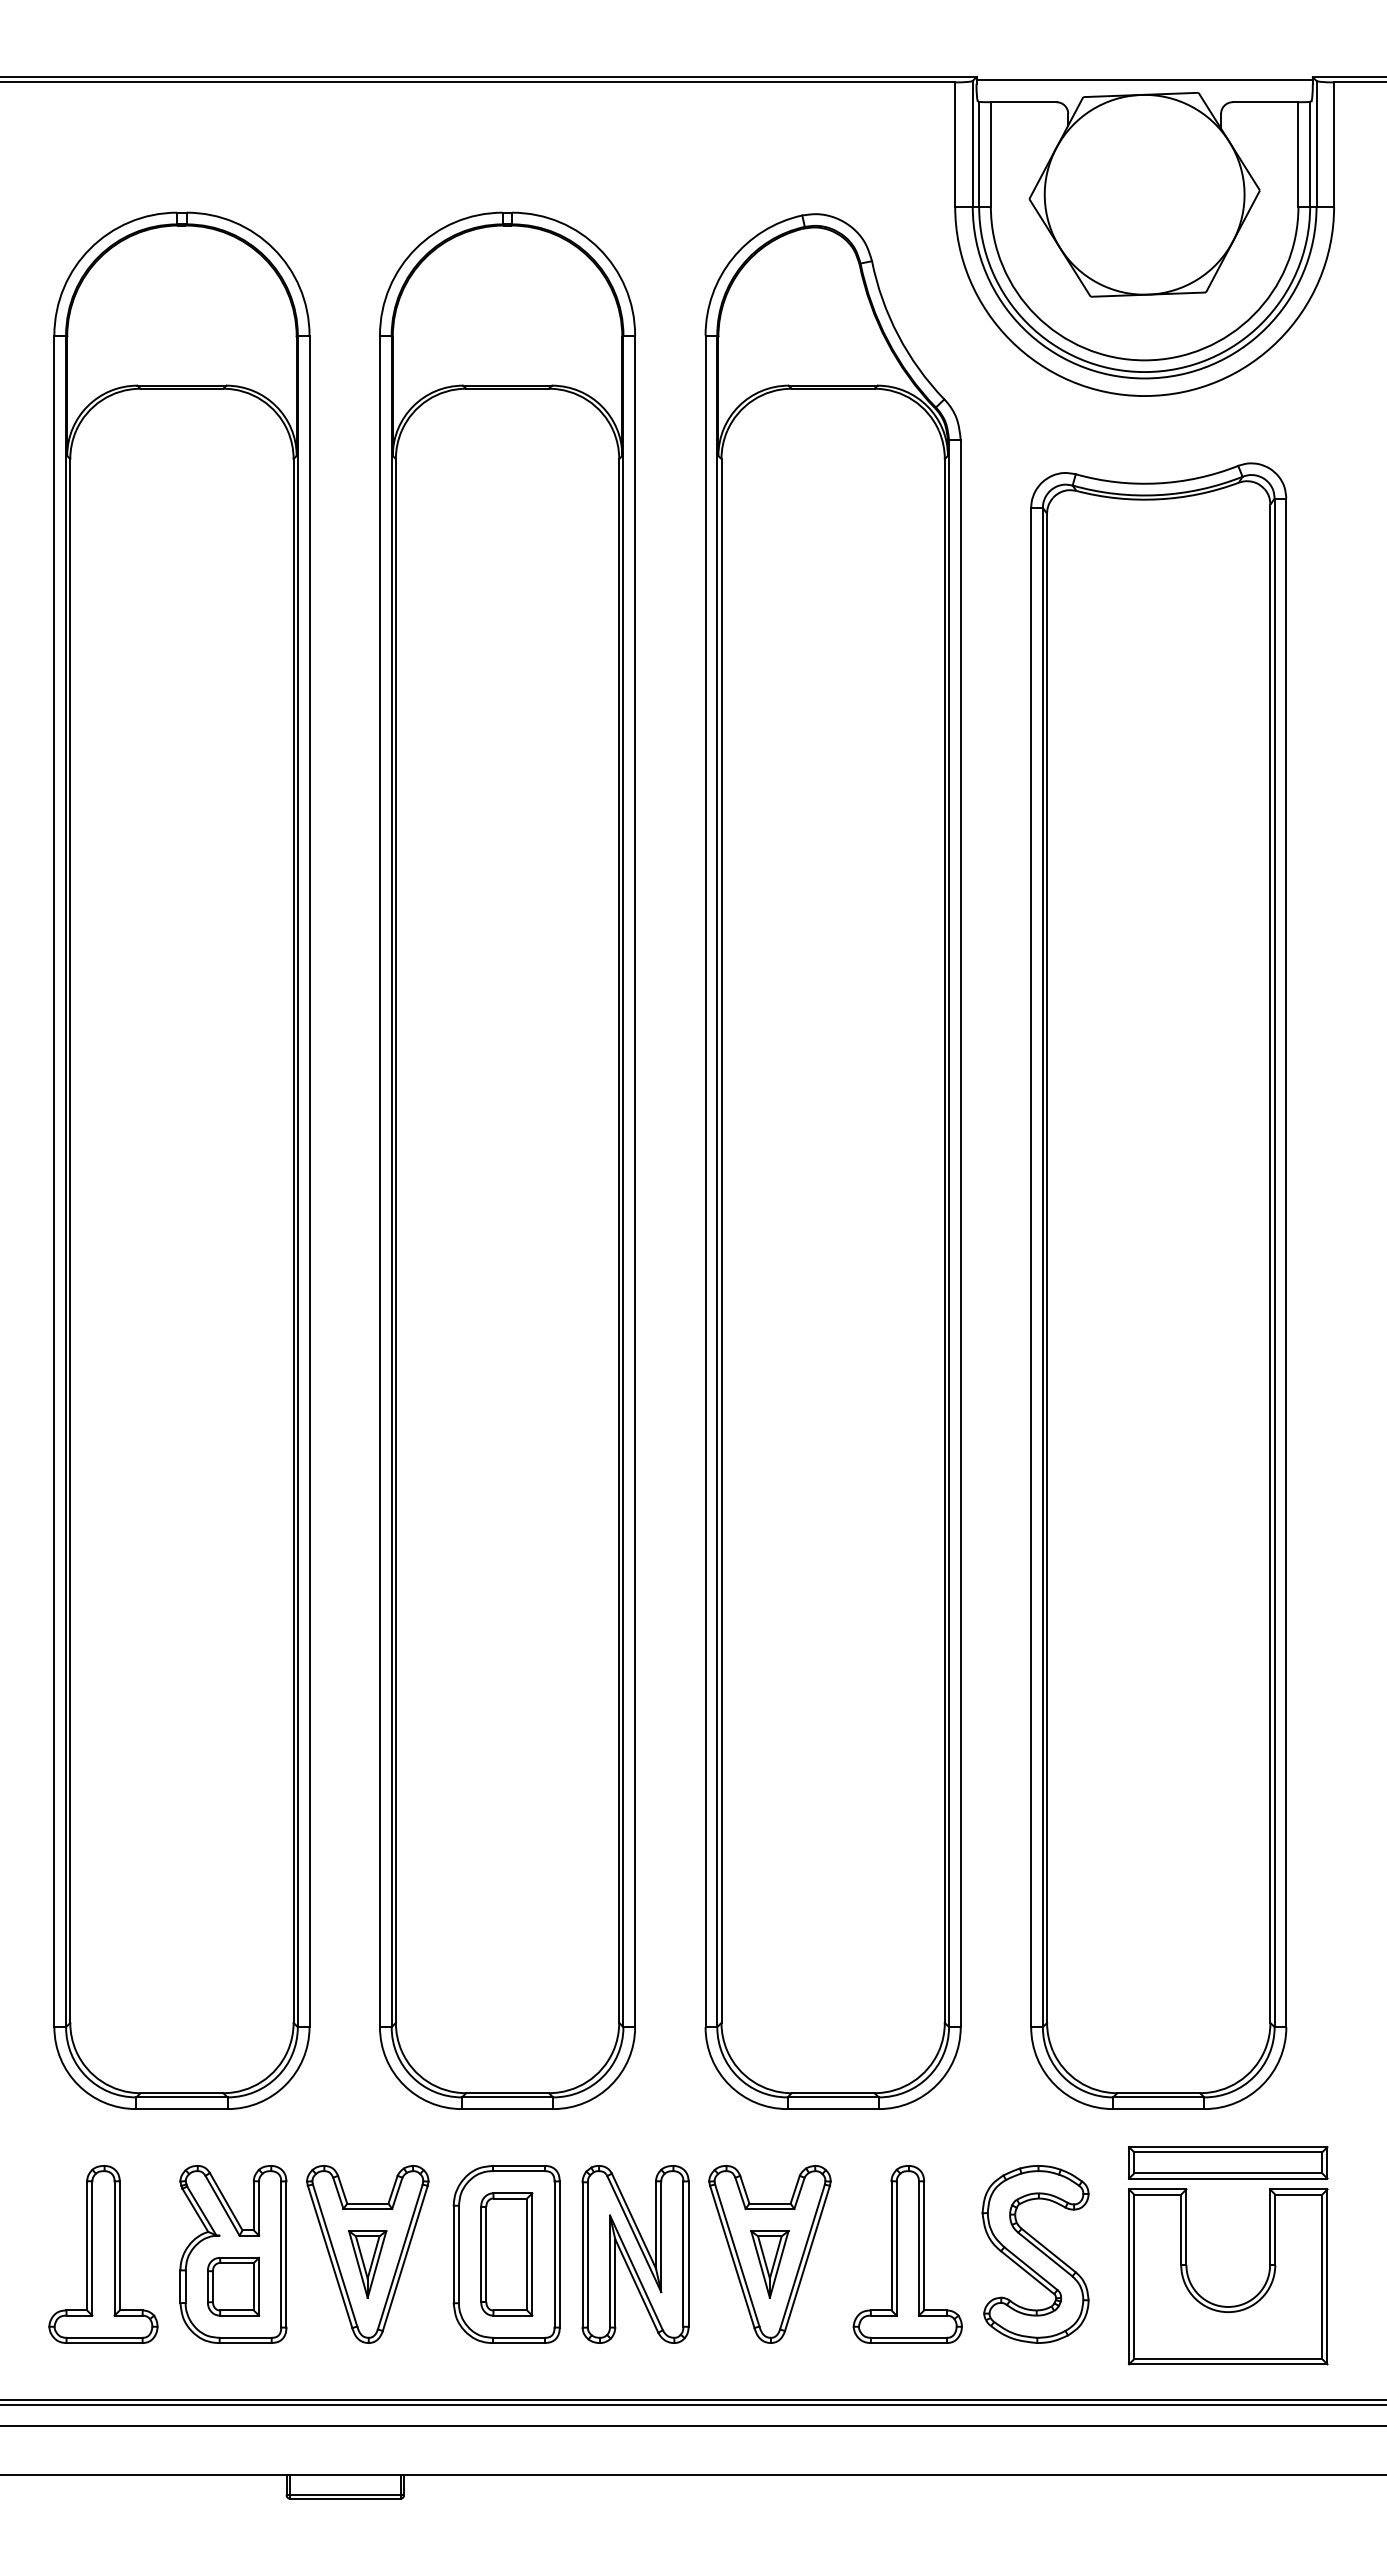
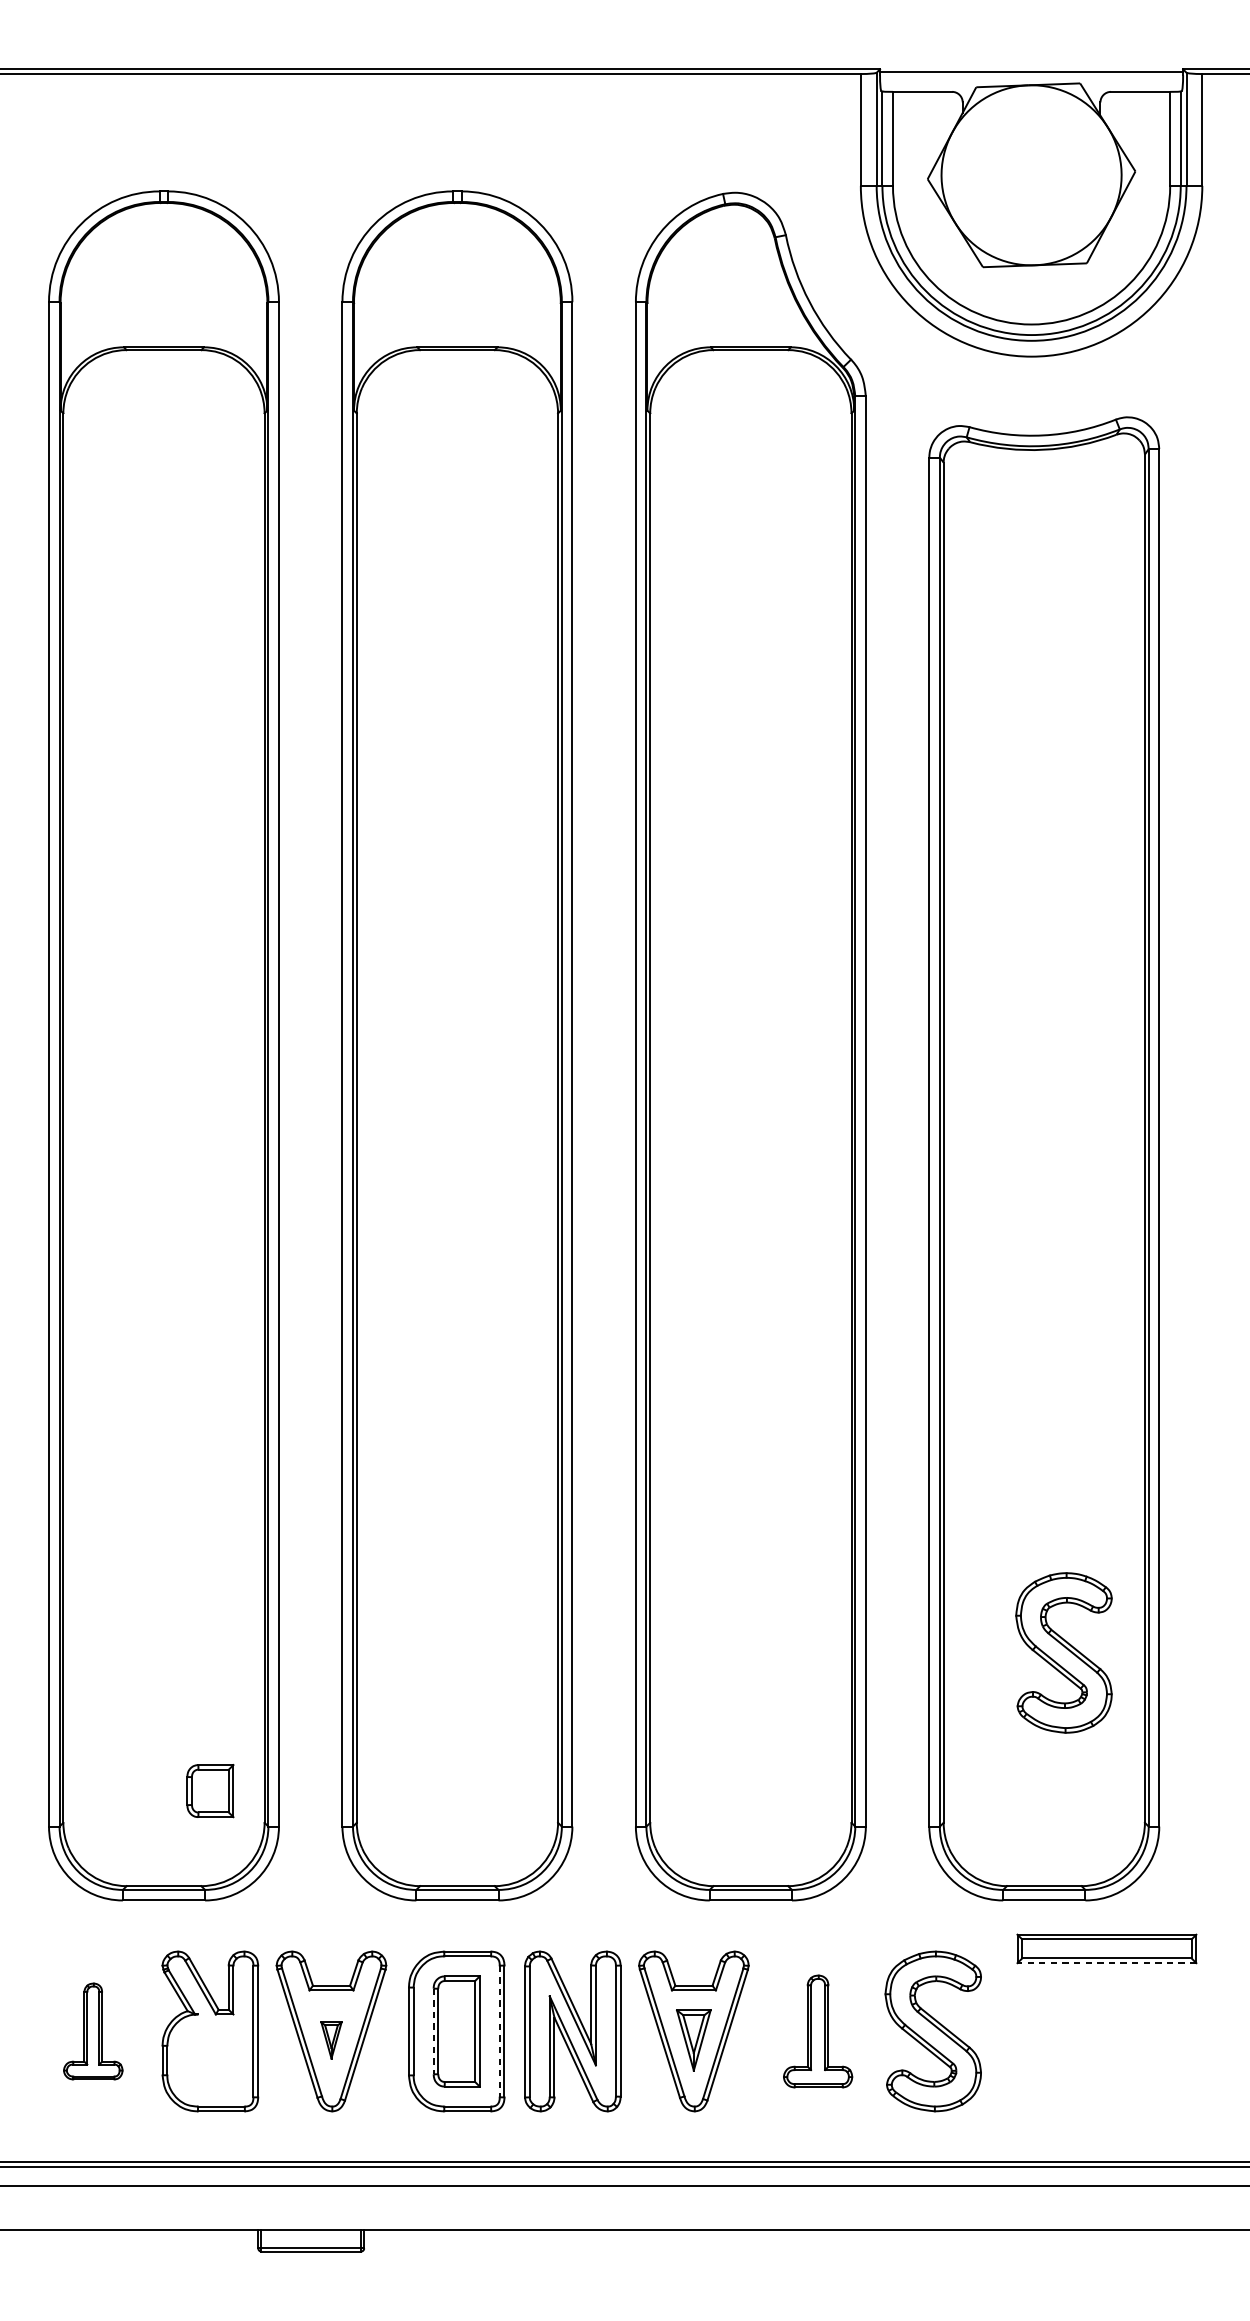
part: (1180, 1834) -> (1063, 1653), added
line: (1227, 2178) -> (1106, 1963), solid -> dashed
part: (103, 2254) -> (93, 2031), size x0.6
line: (481, 2254) -> (433, 2031), solid -> dashed
line: (554, 2254) -> (499, 2031), solid -> dashed
part: (907, 2254) -> (817, 2031), size x0.7
part: (367, 2264) -> (331, 2040), size x0.6
part: (233, 2286) -> (210, 1790), moved
part: (1231, 2305) -> (1109, 2077), removed

